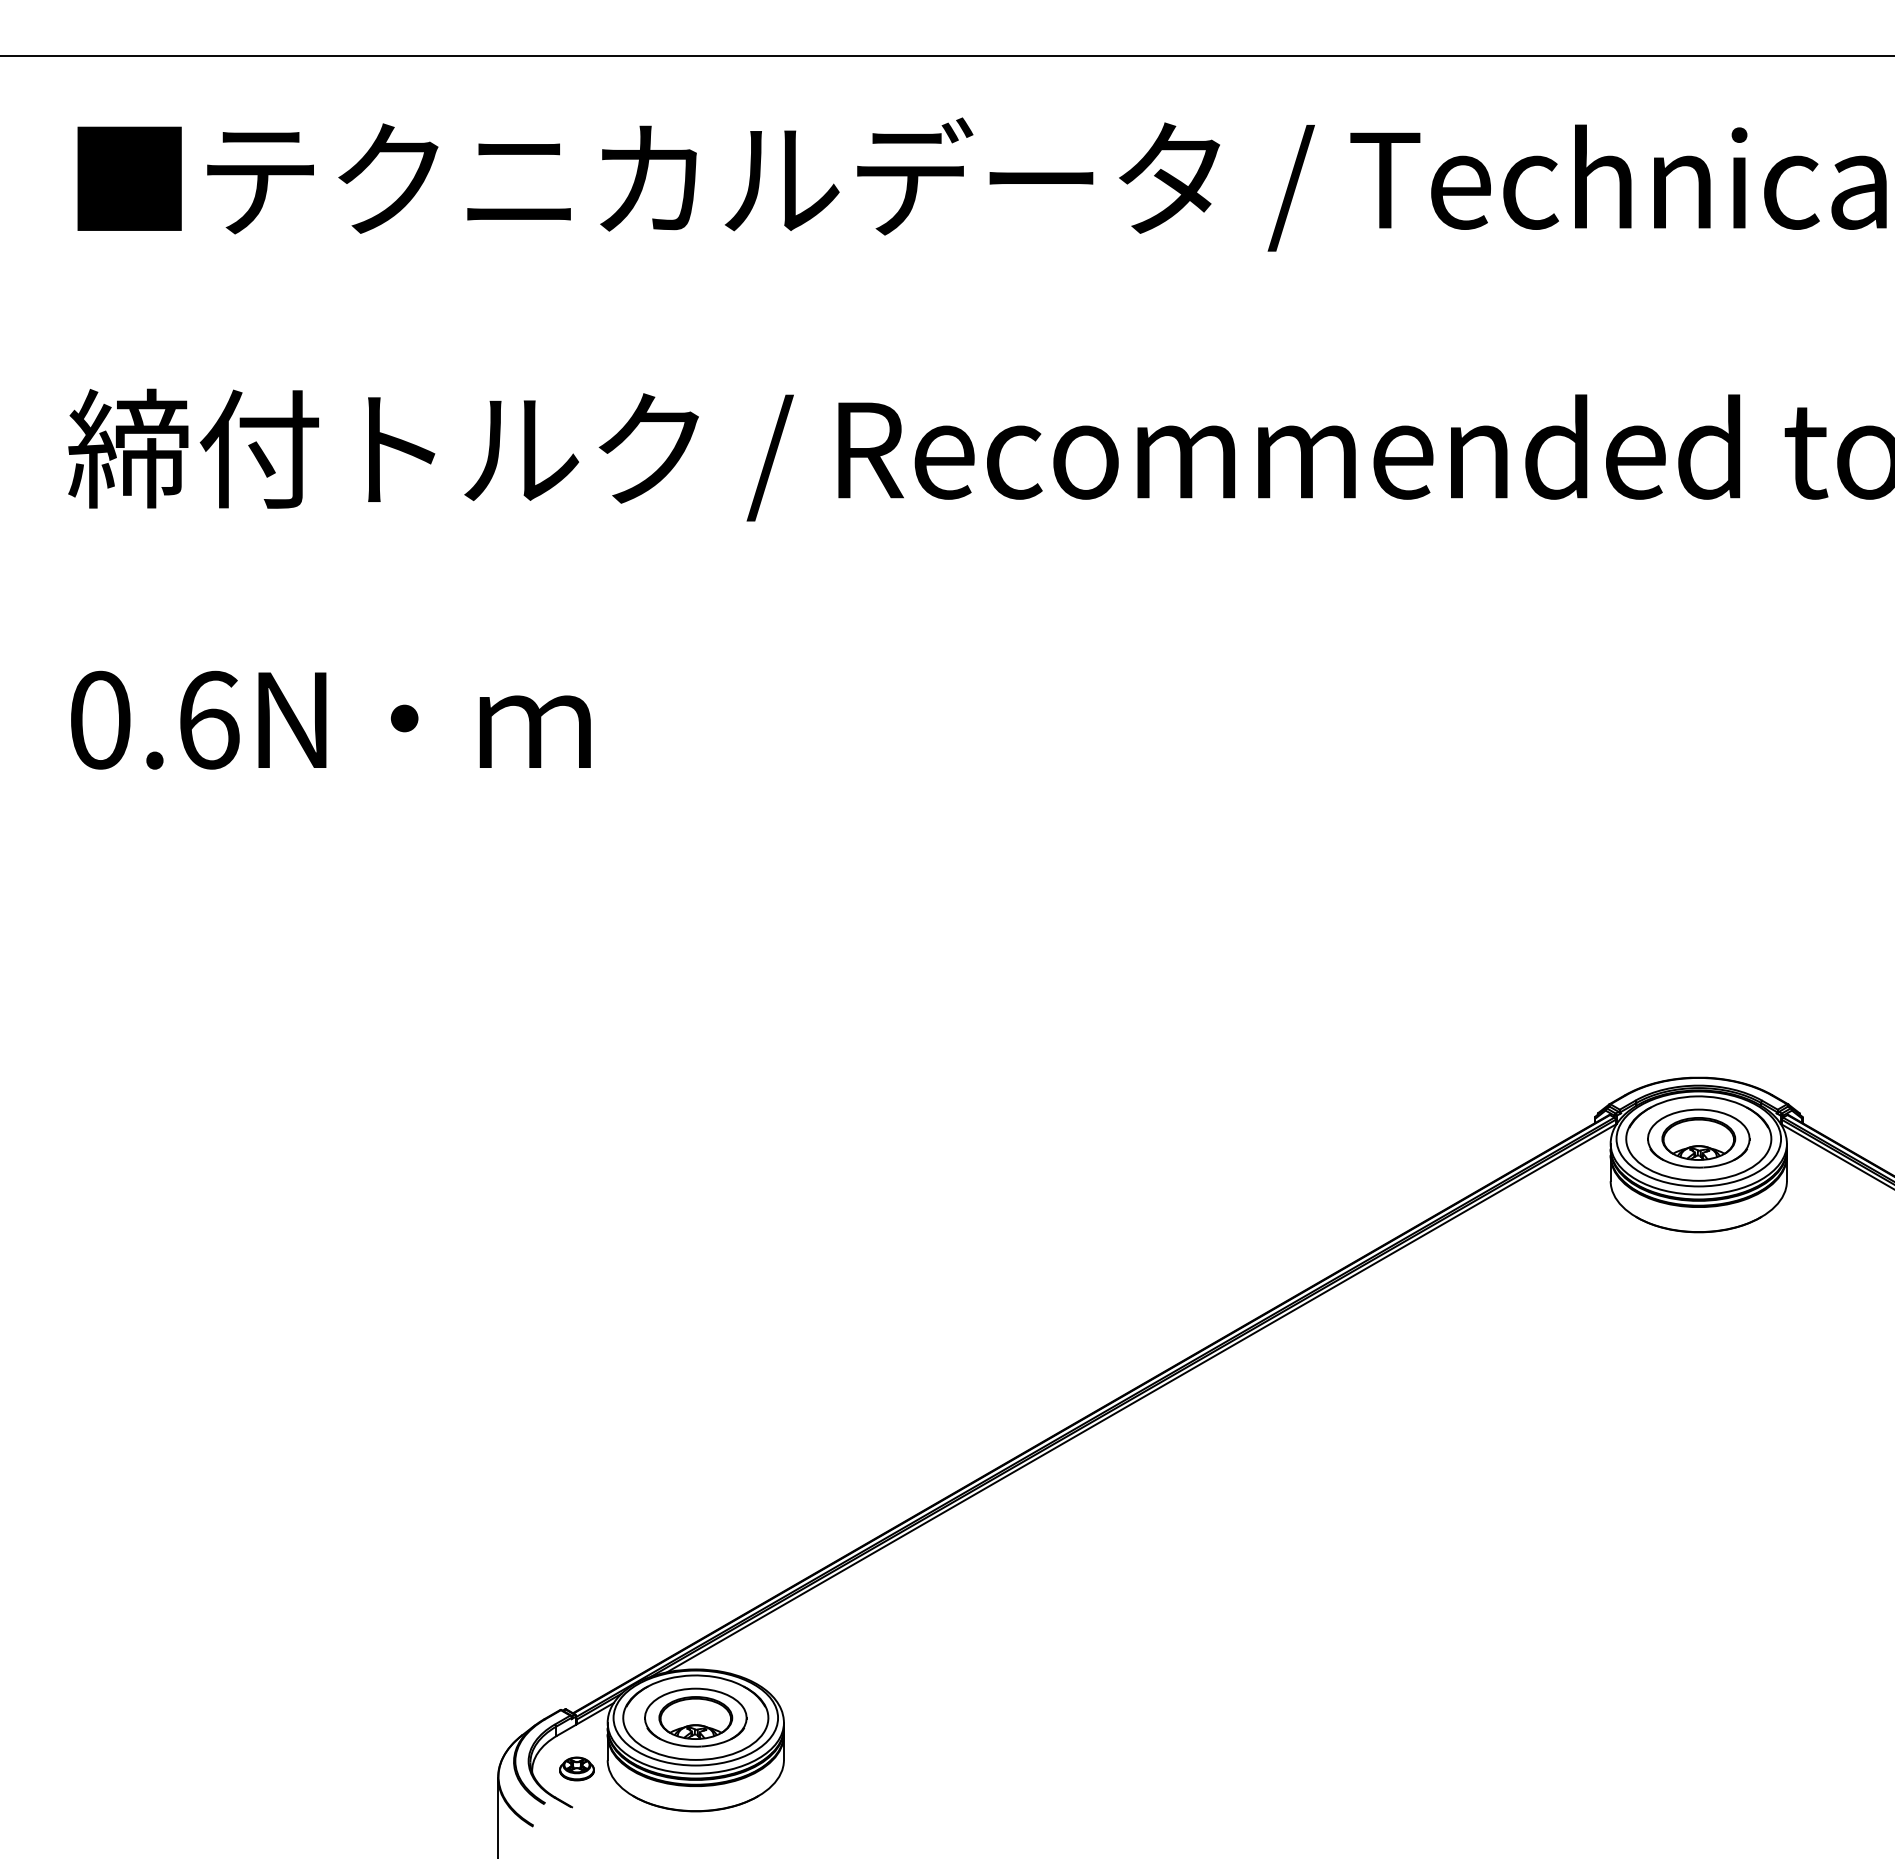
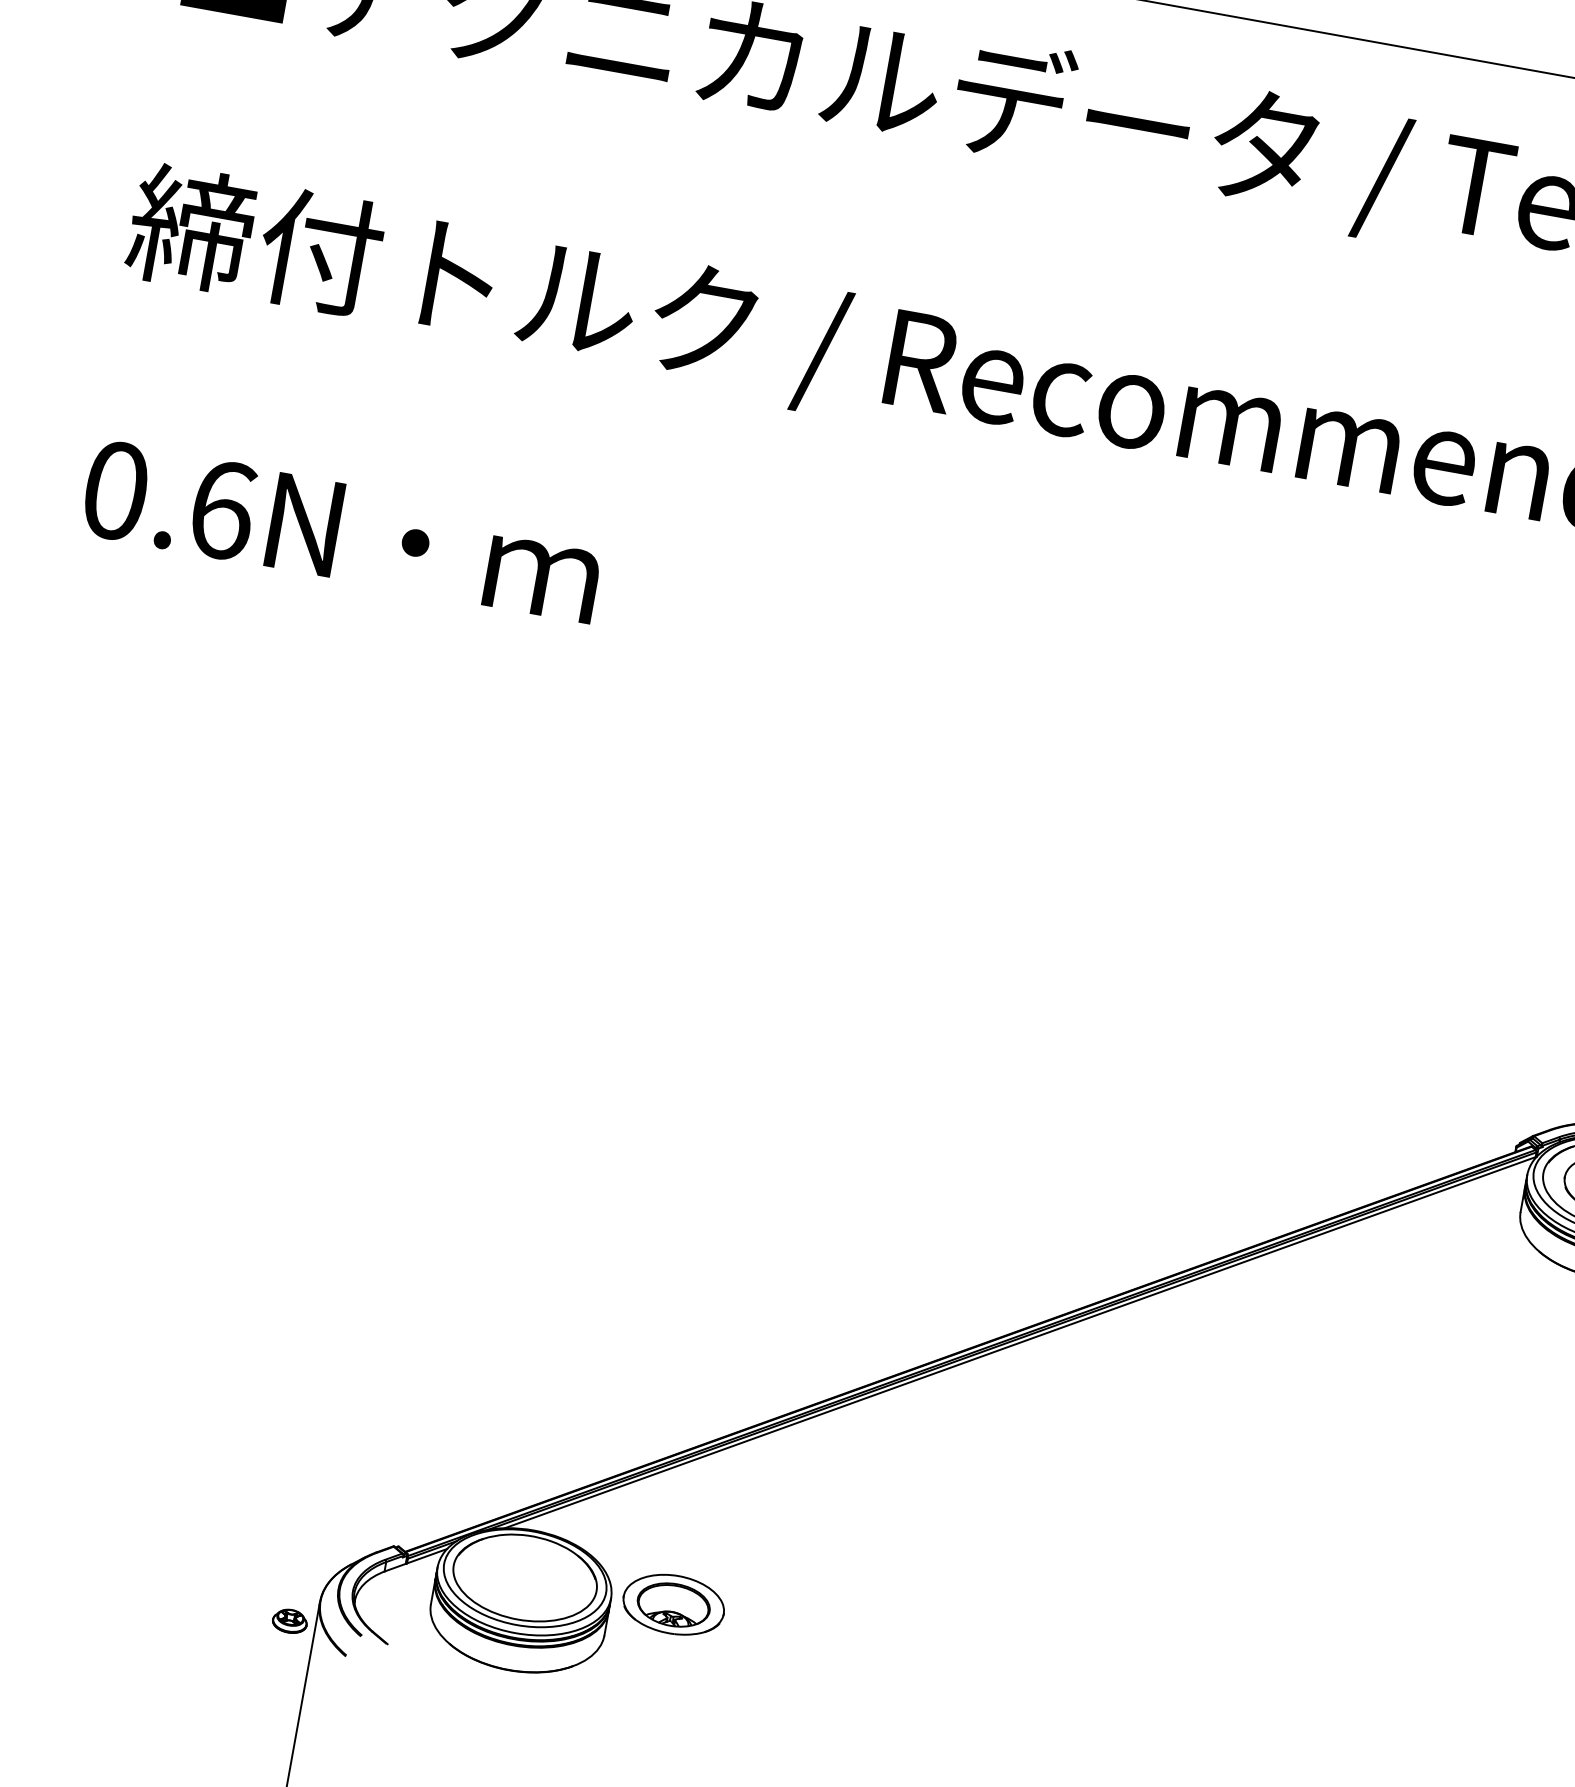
part: (695, 1717) -> (673, 1604), moved
part: (576, 1768) -> (289, 1620), moved

